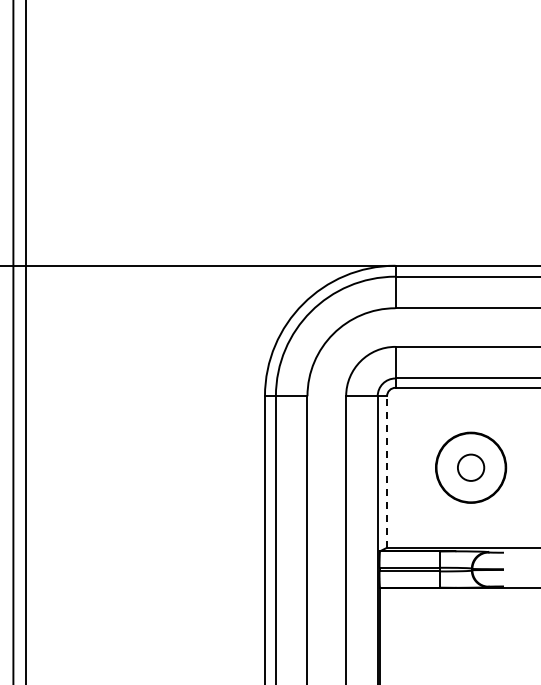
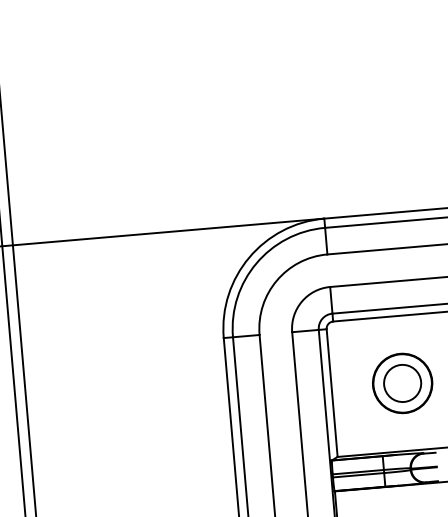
circle: (471, 467) -> (402, 383), size x1.67
line: (387, 472) -> (332, 393), dashed -> solid

